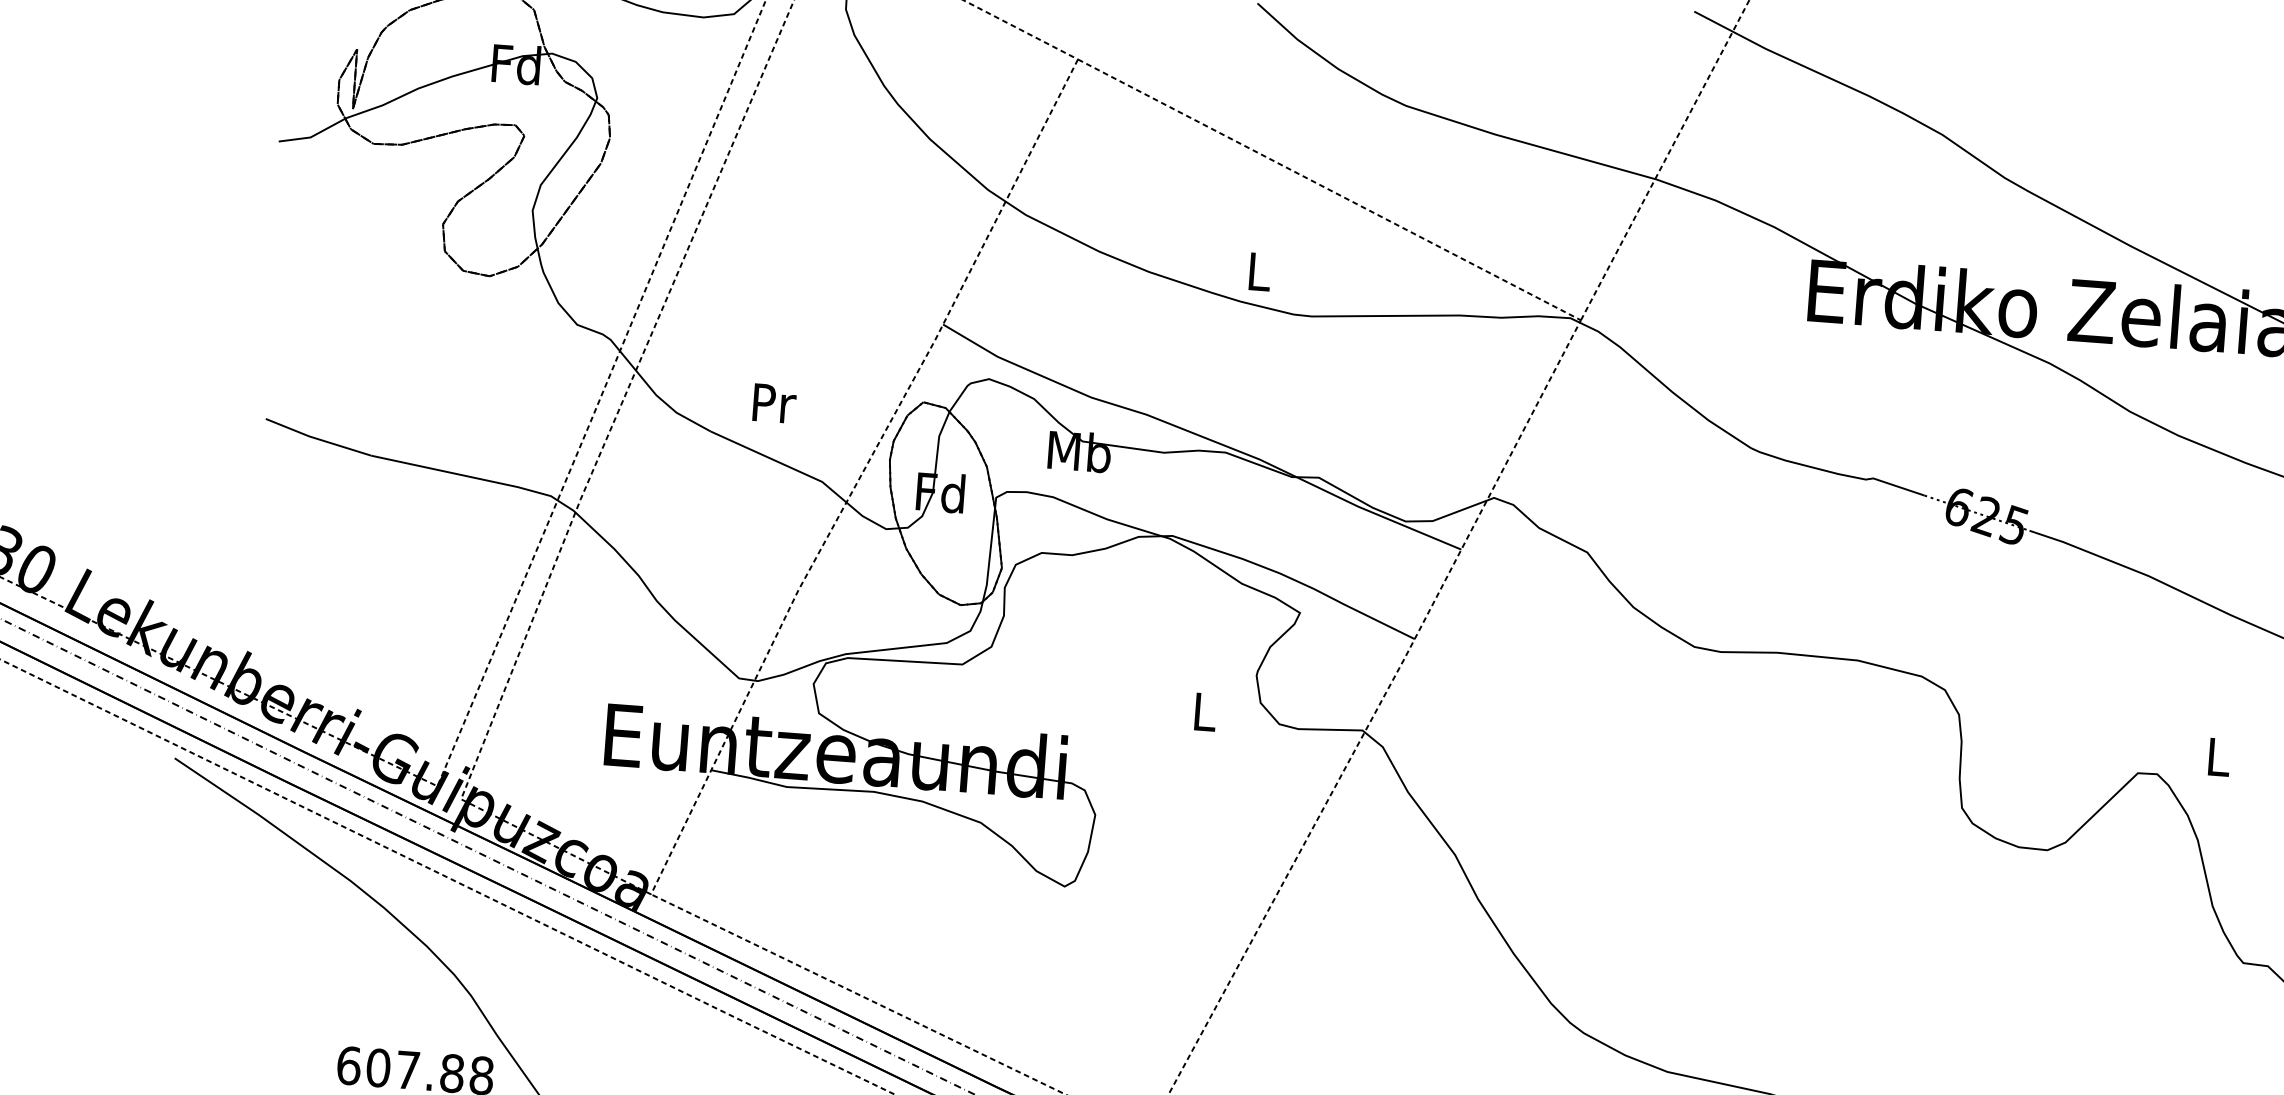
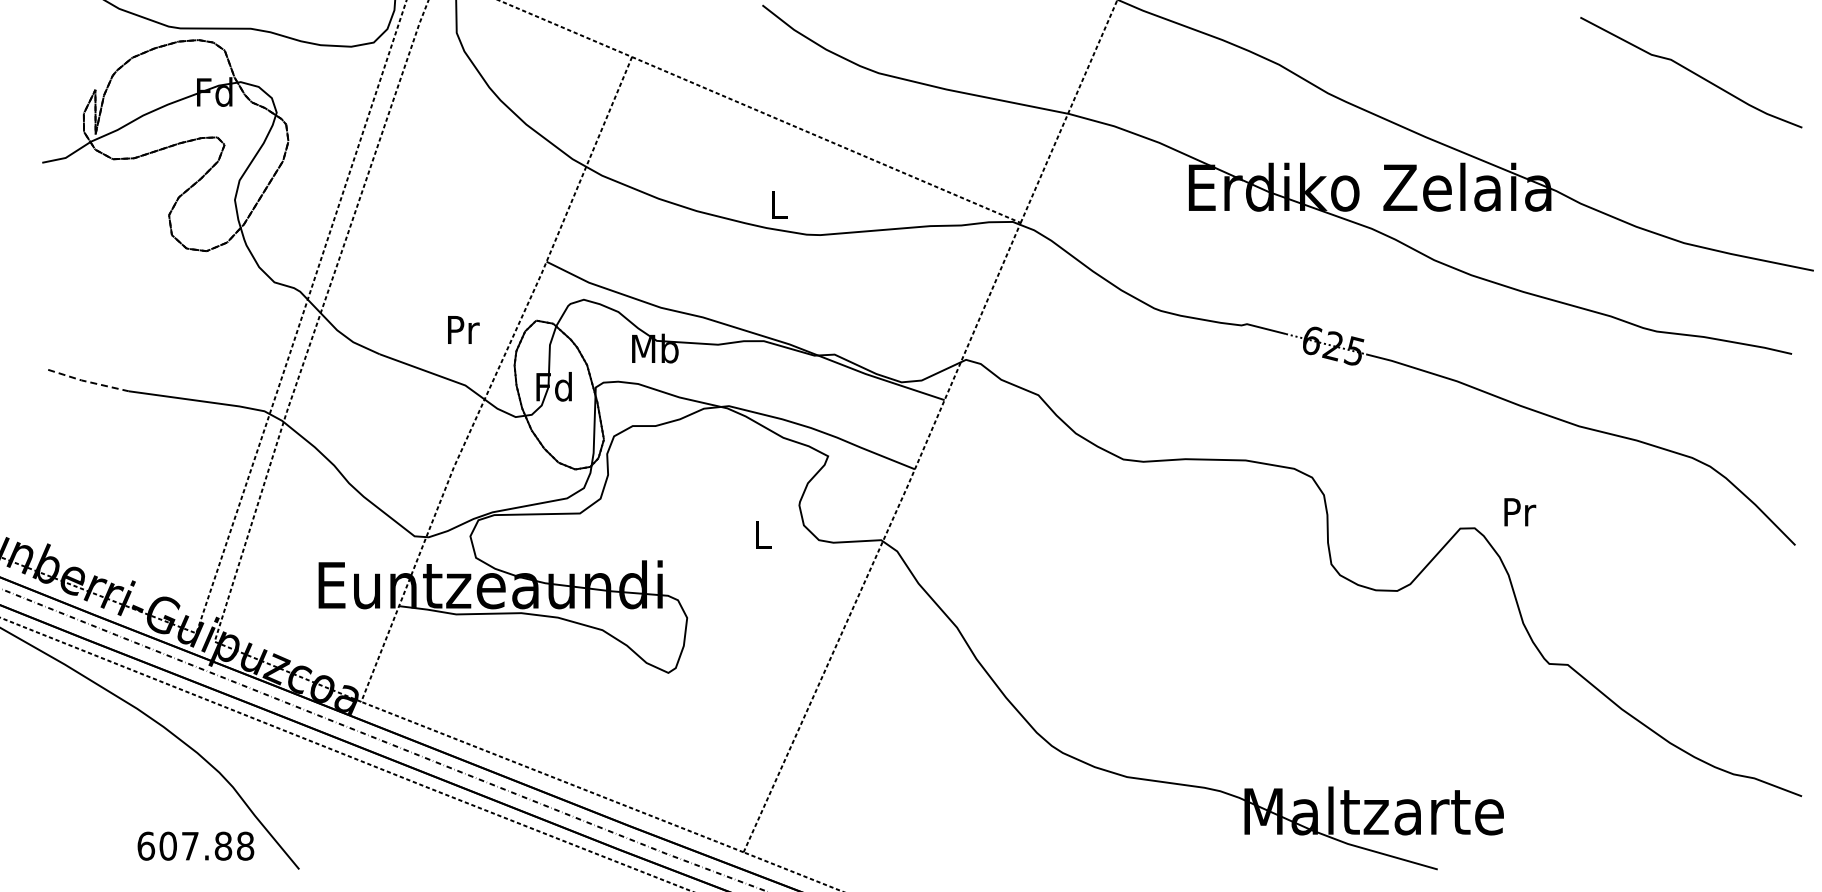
text: (774, 402) -> (463, 329), moved
line: (318, 438) -> (88, 381), solid -> dashed
text: (2220, 757) -> (1520, 512), L -> Pr

